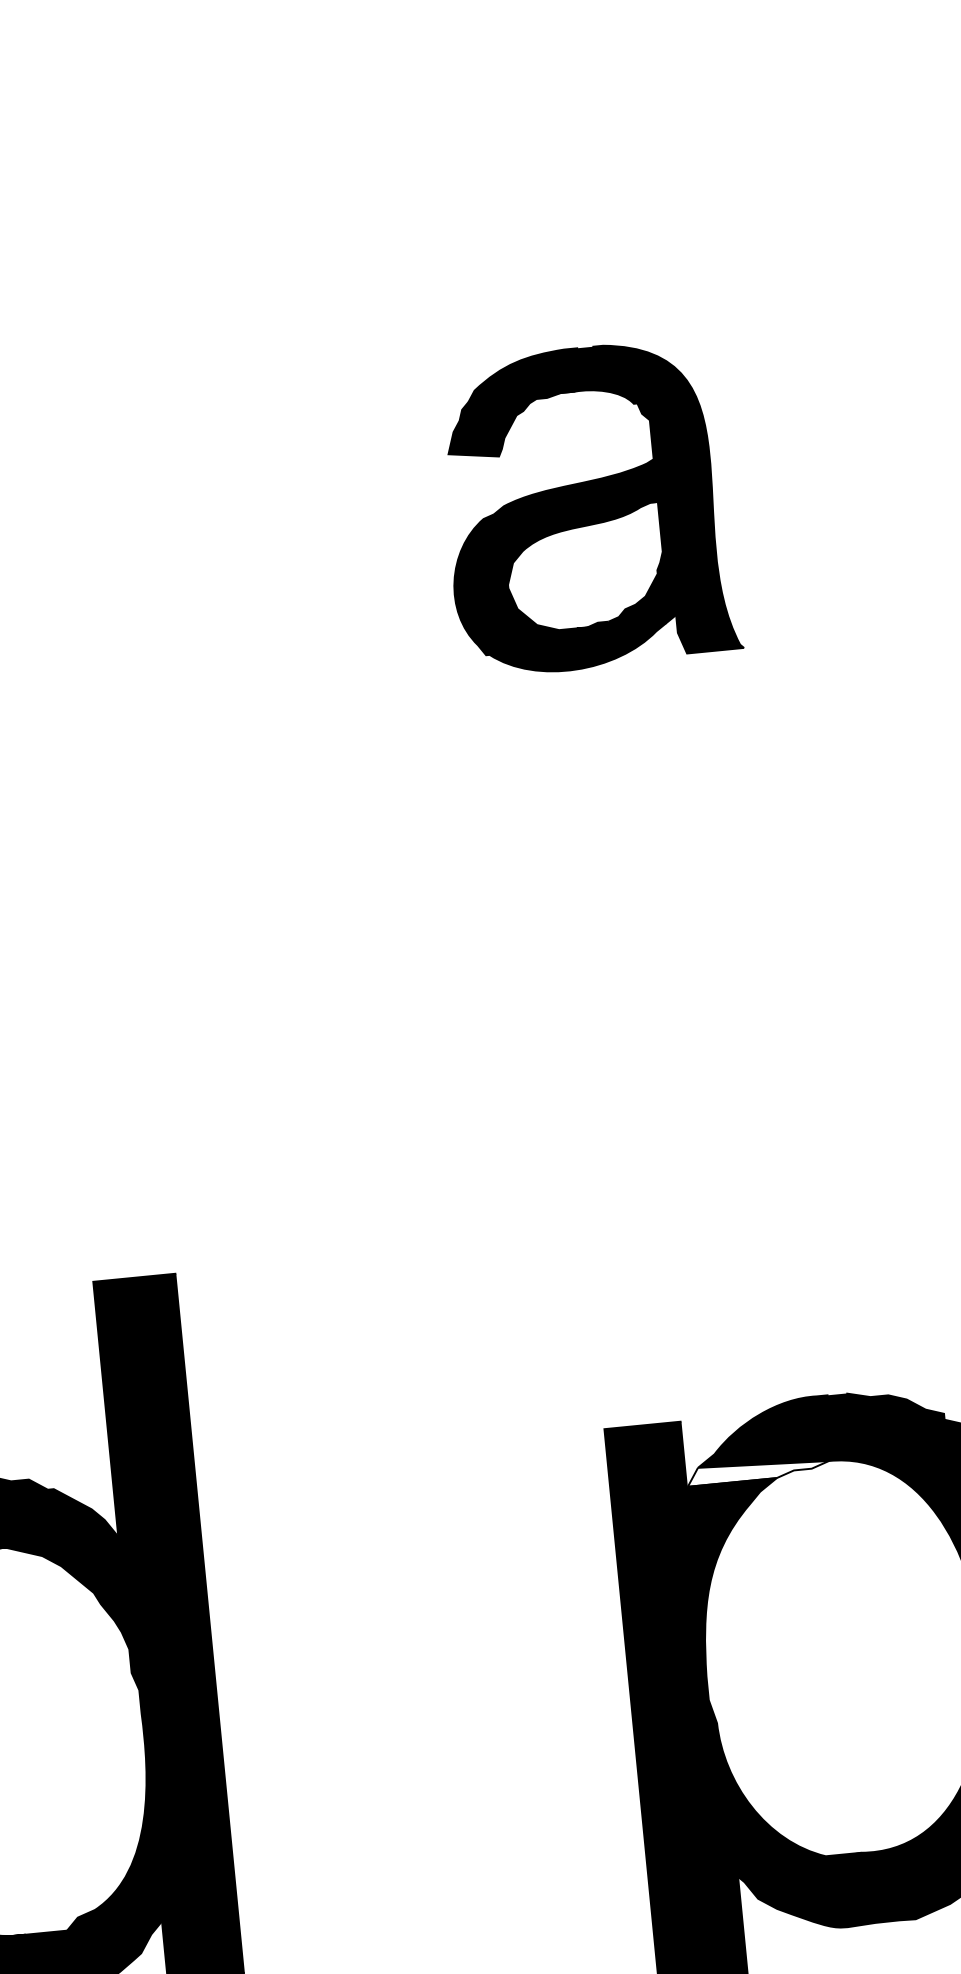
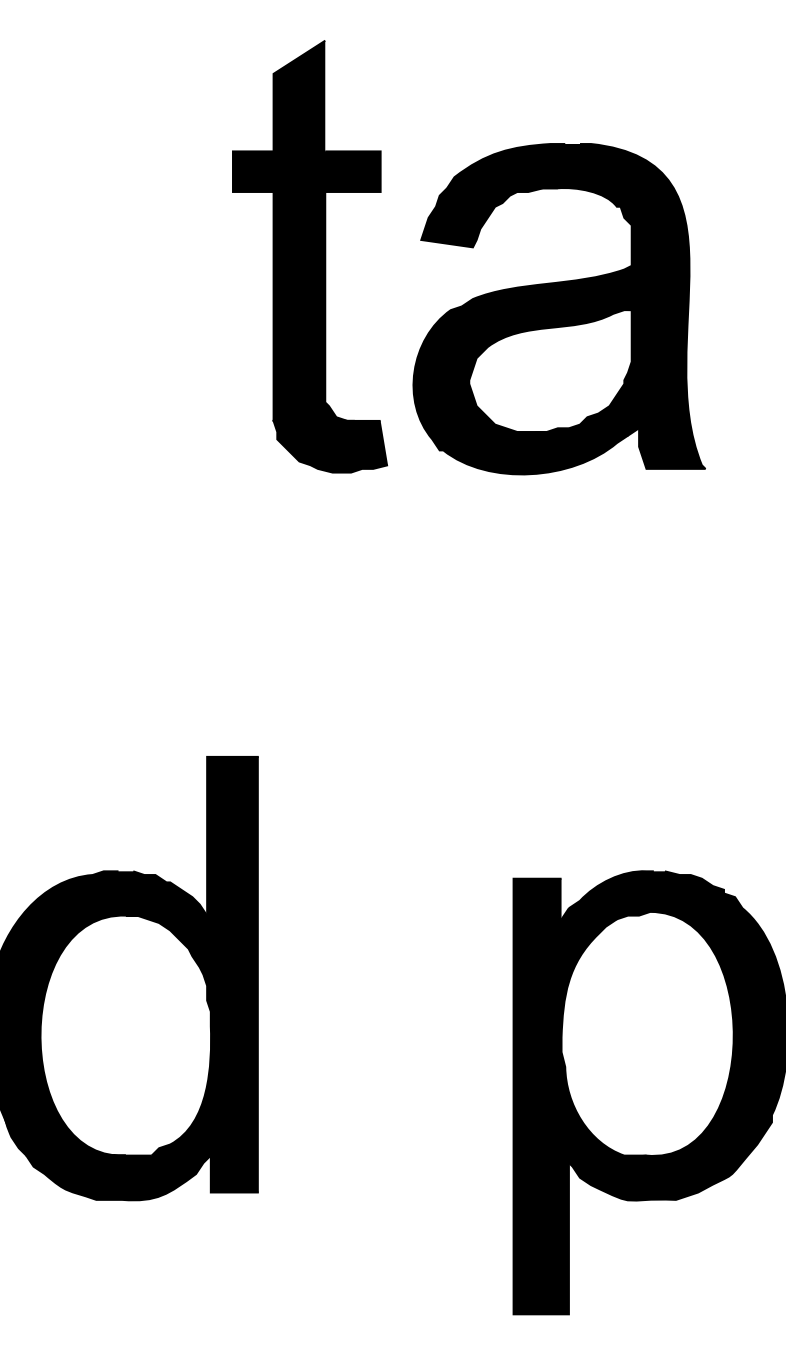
part: (178, 462) -> (309, 256), added
part: (586, 508) -> (558, 309), size x1.67
fill: (757, 1470) -> (605, 913), added

